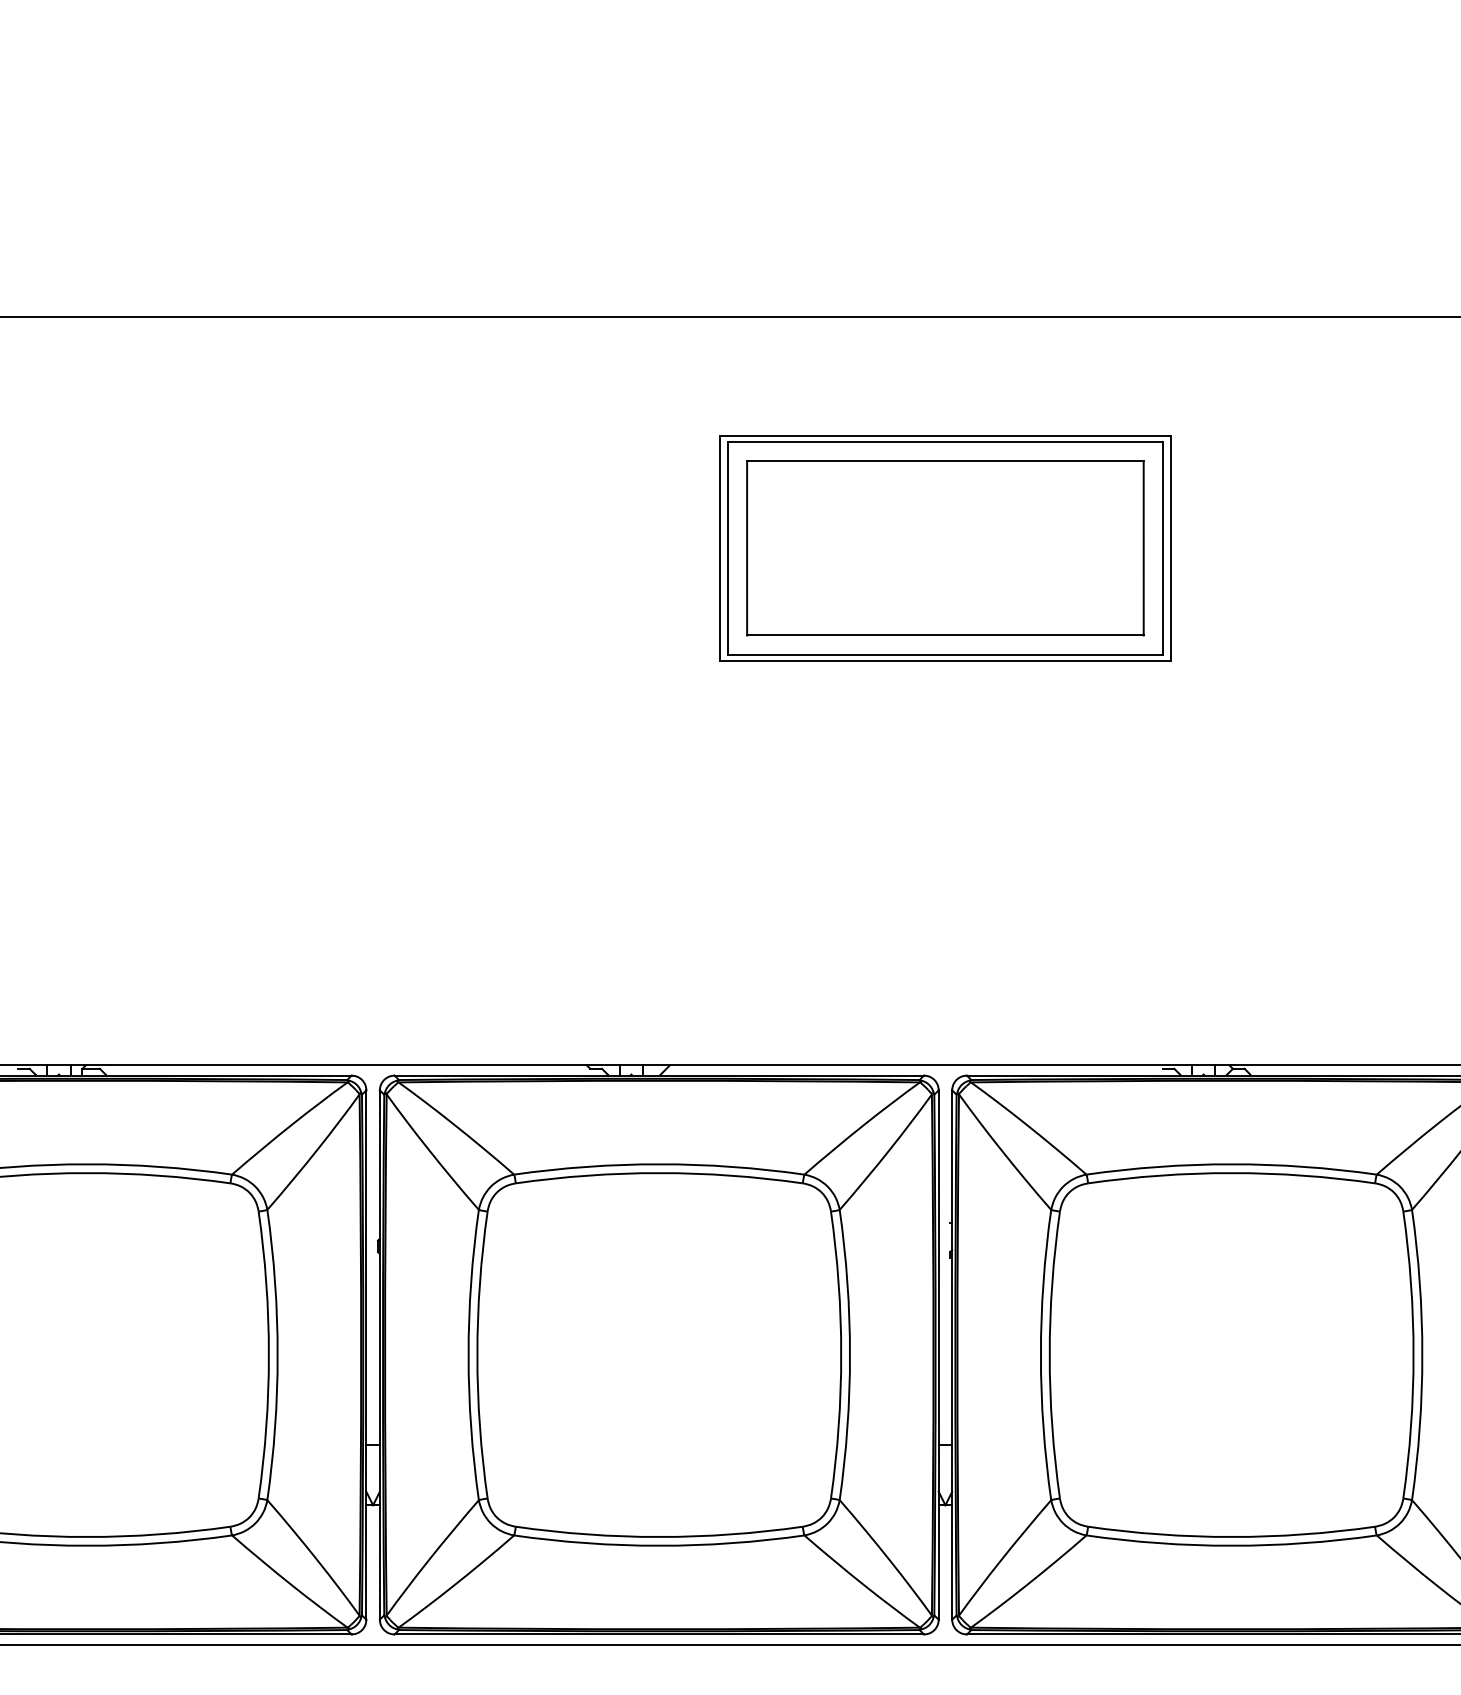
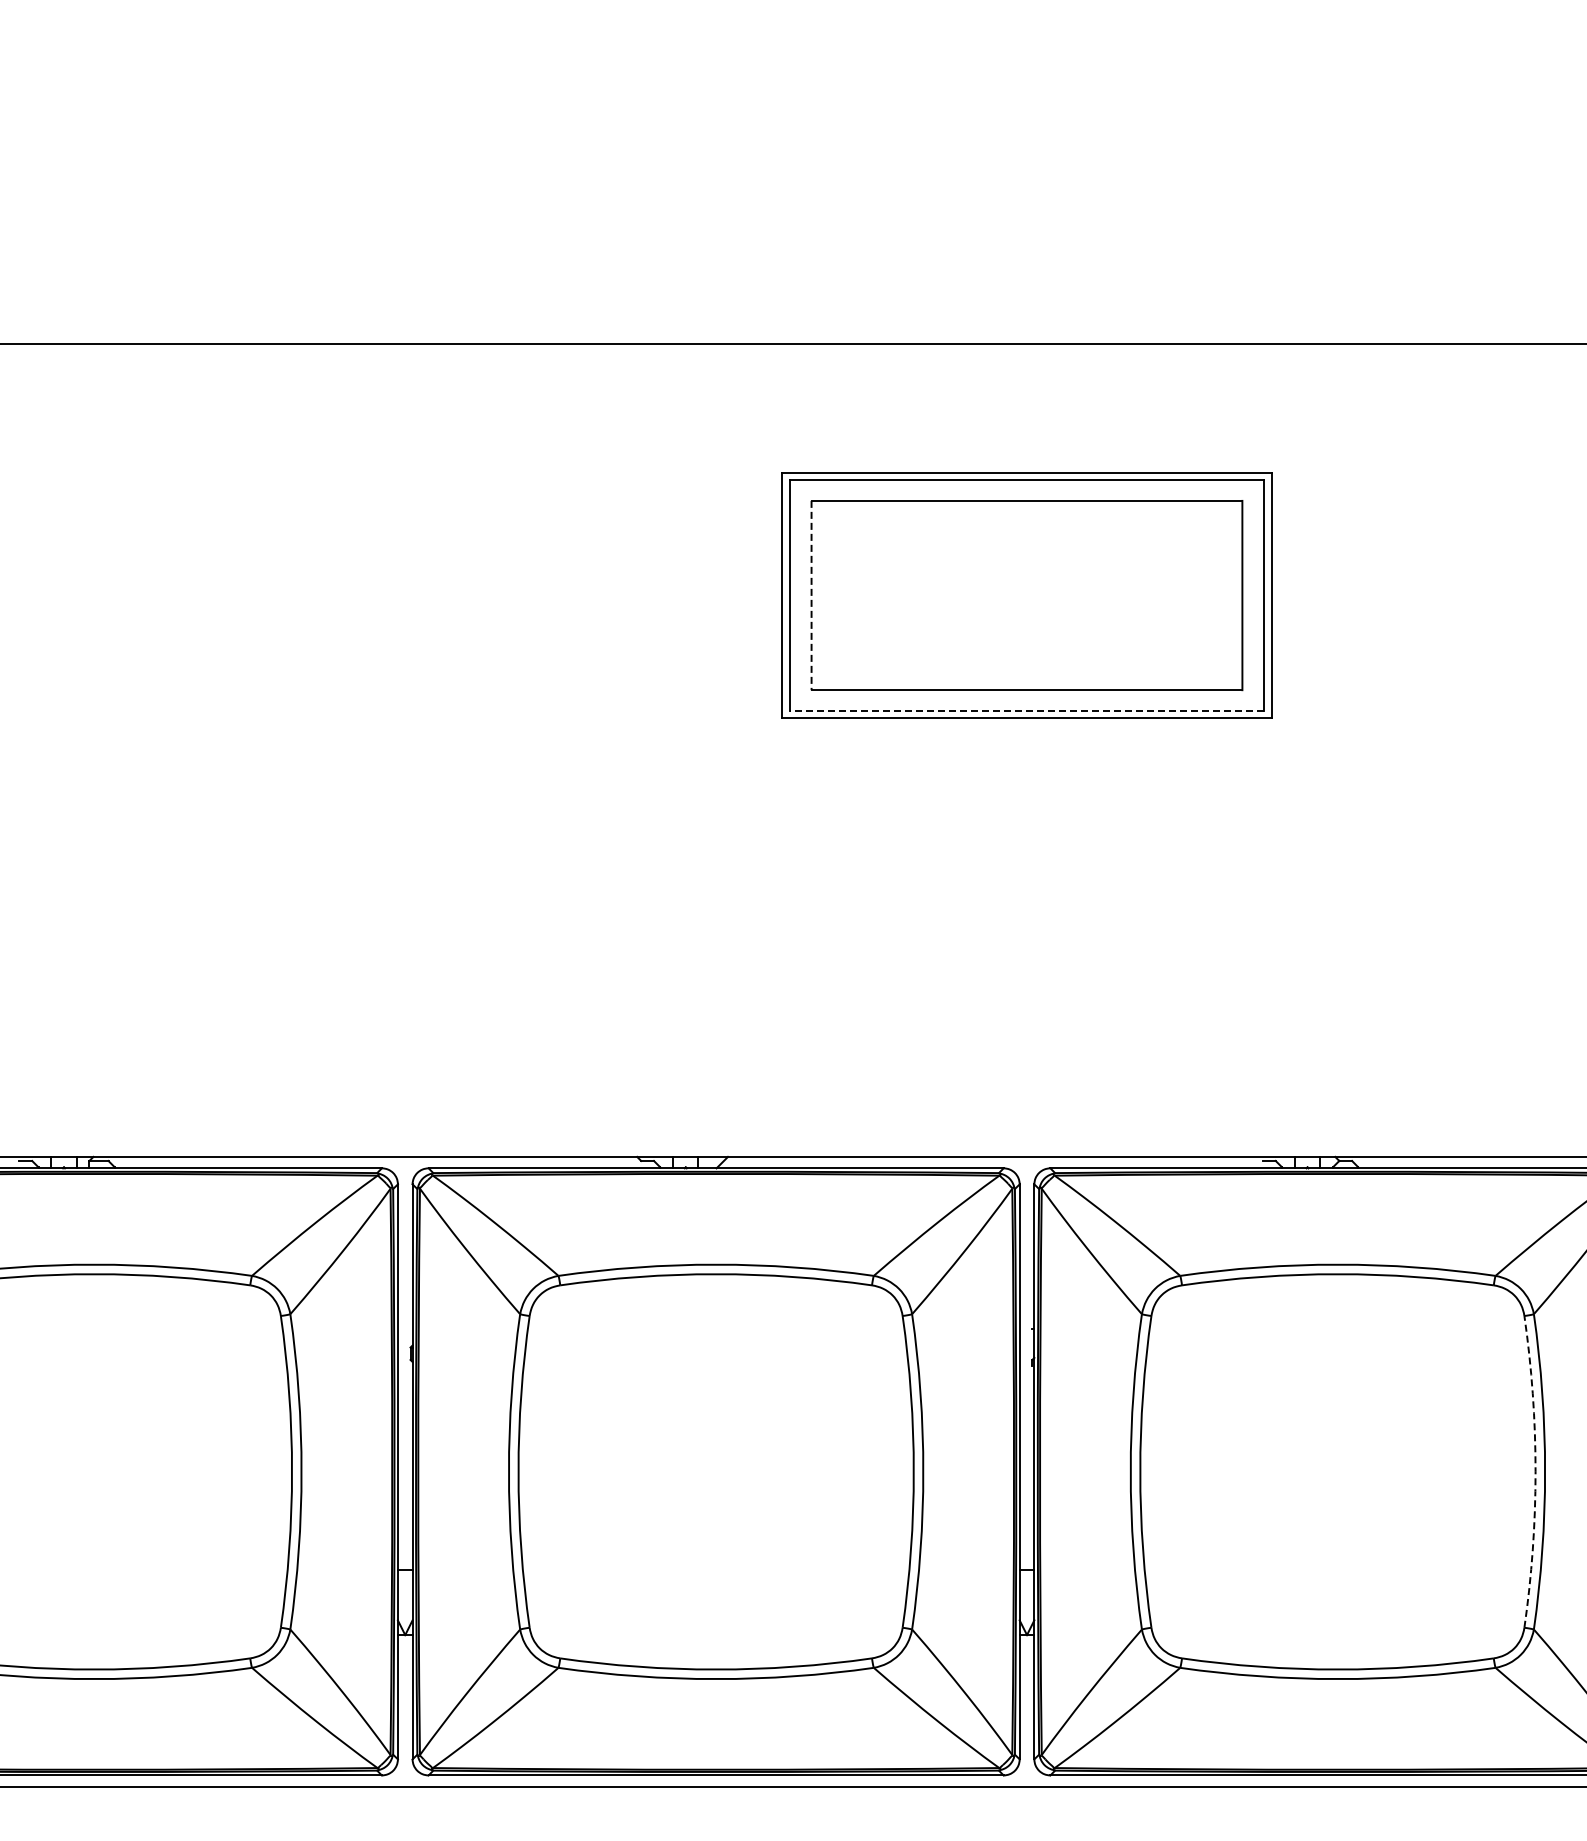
line: (747, 548) -> (811, 595), solid -> dashed
line: (944, 655) -> (1026, 711), solid -> dashed
arc: (1413, 1354) -> (1535, 1471), solid -> dashed

